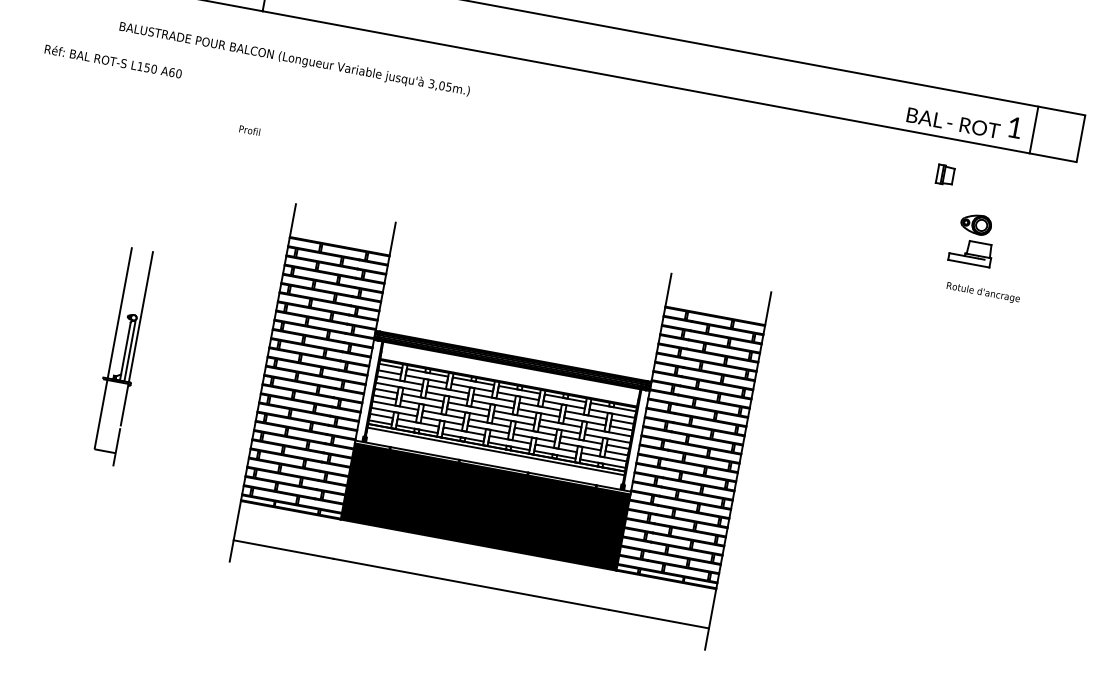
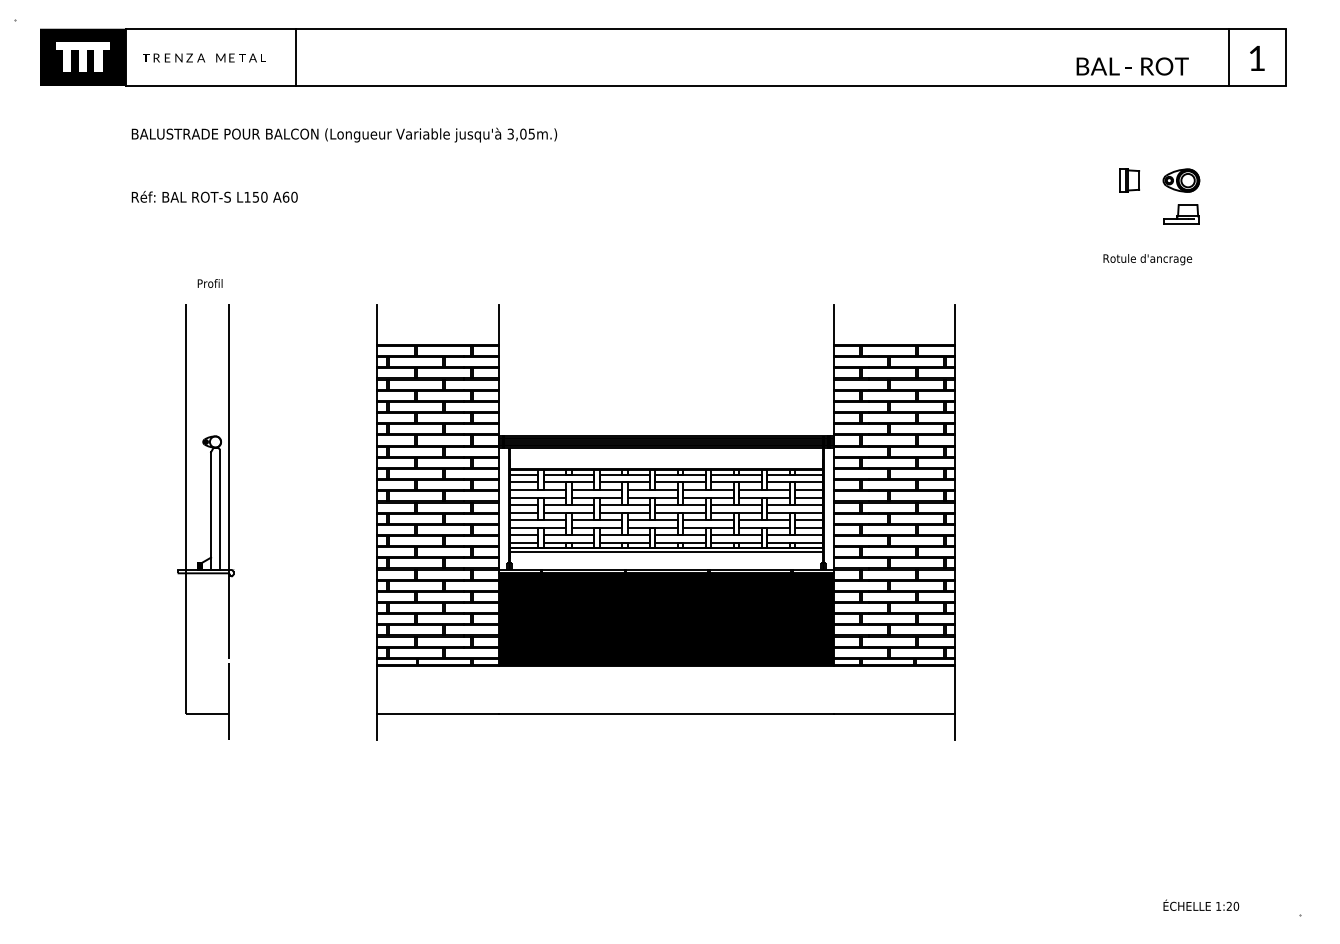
text: (113, 60) -> (214, 196), moved
text: (1015, 127) -> (1257, 58), moved
text: (249, 130) -> (209, 283), moved
part: (945, 175) -> (1129, 180), moved
part: (971, 252) -> (1181, 214), size x0.71
text: (983, 292) -> (1147, 259), moved
part: (121, 356) -> (205, 521), size x1.67

